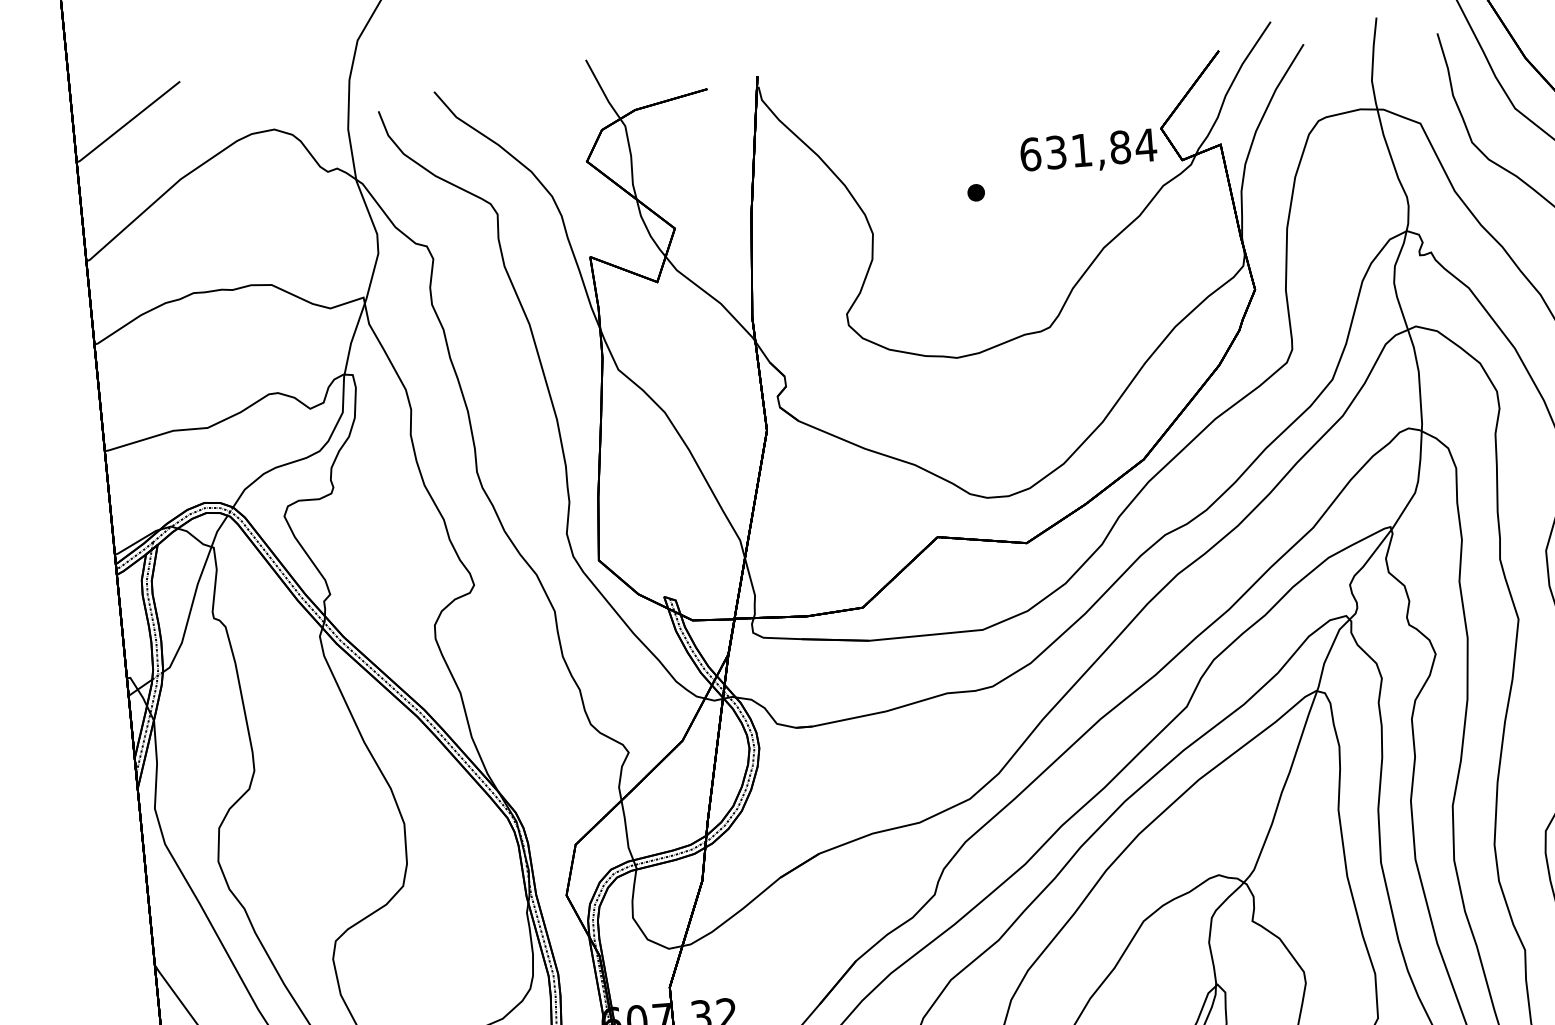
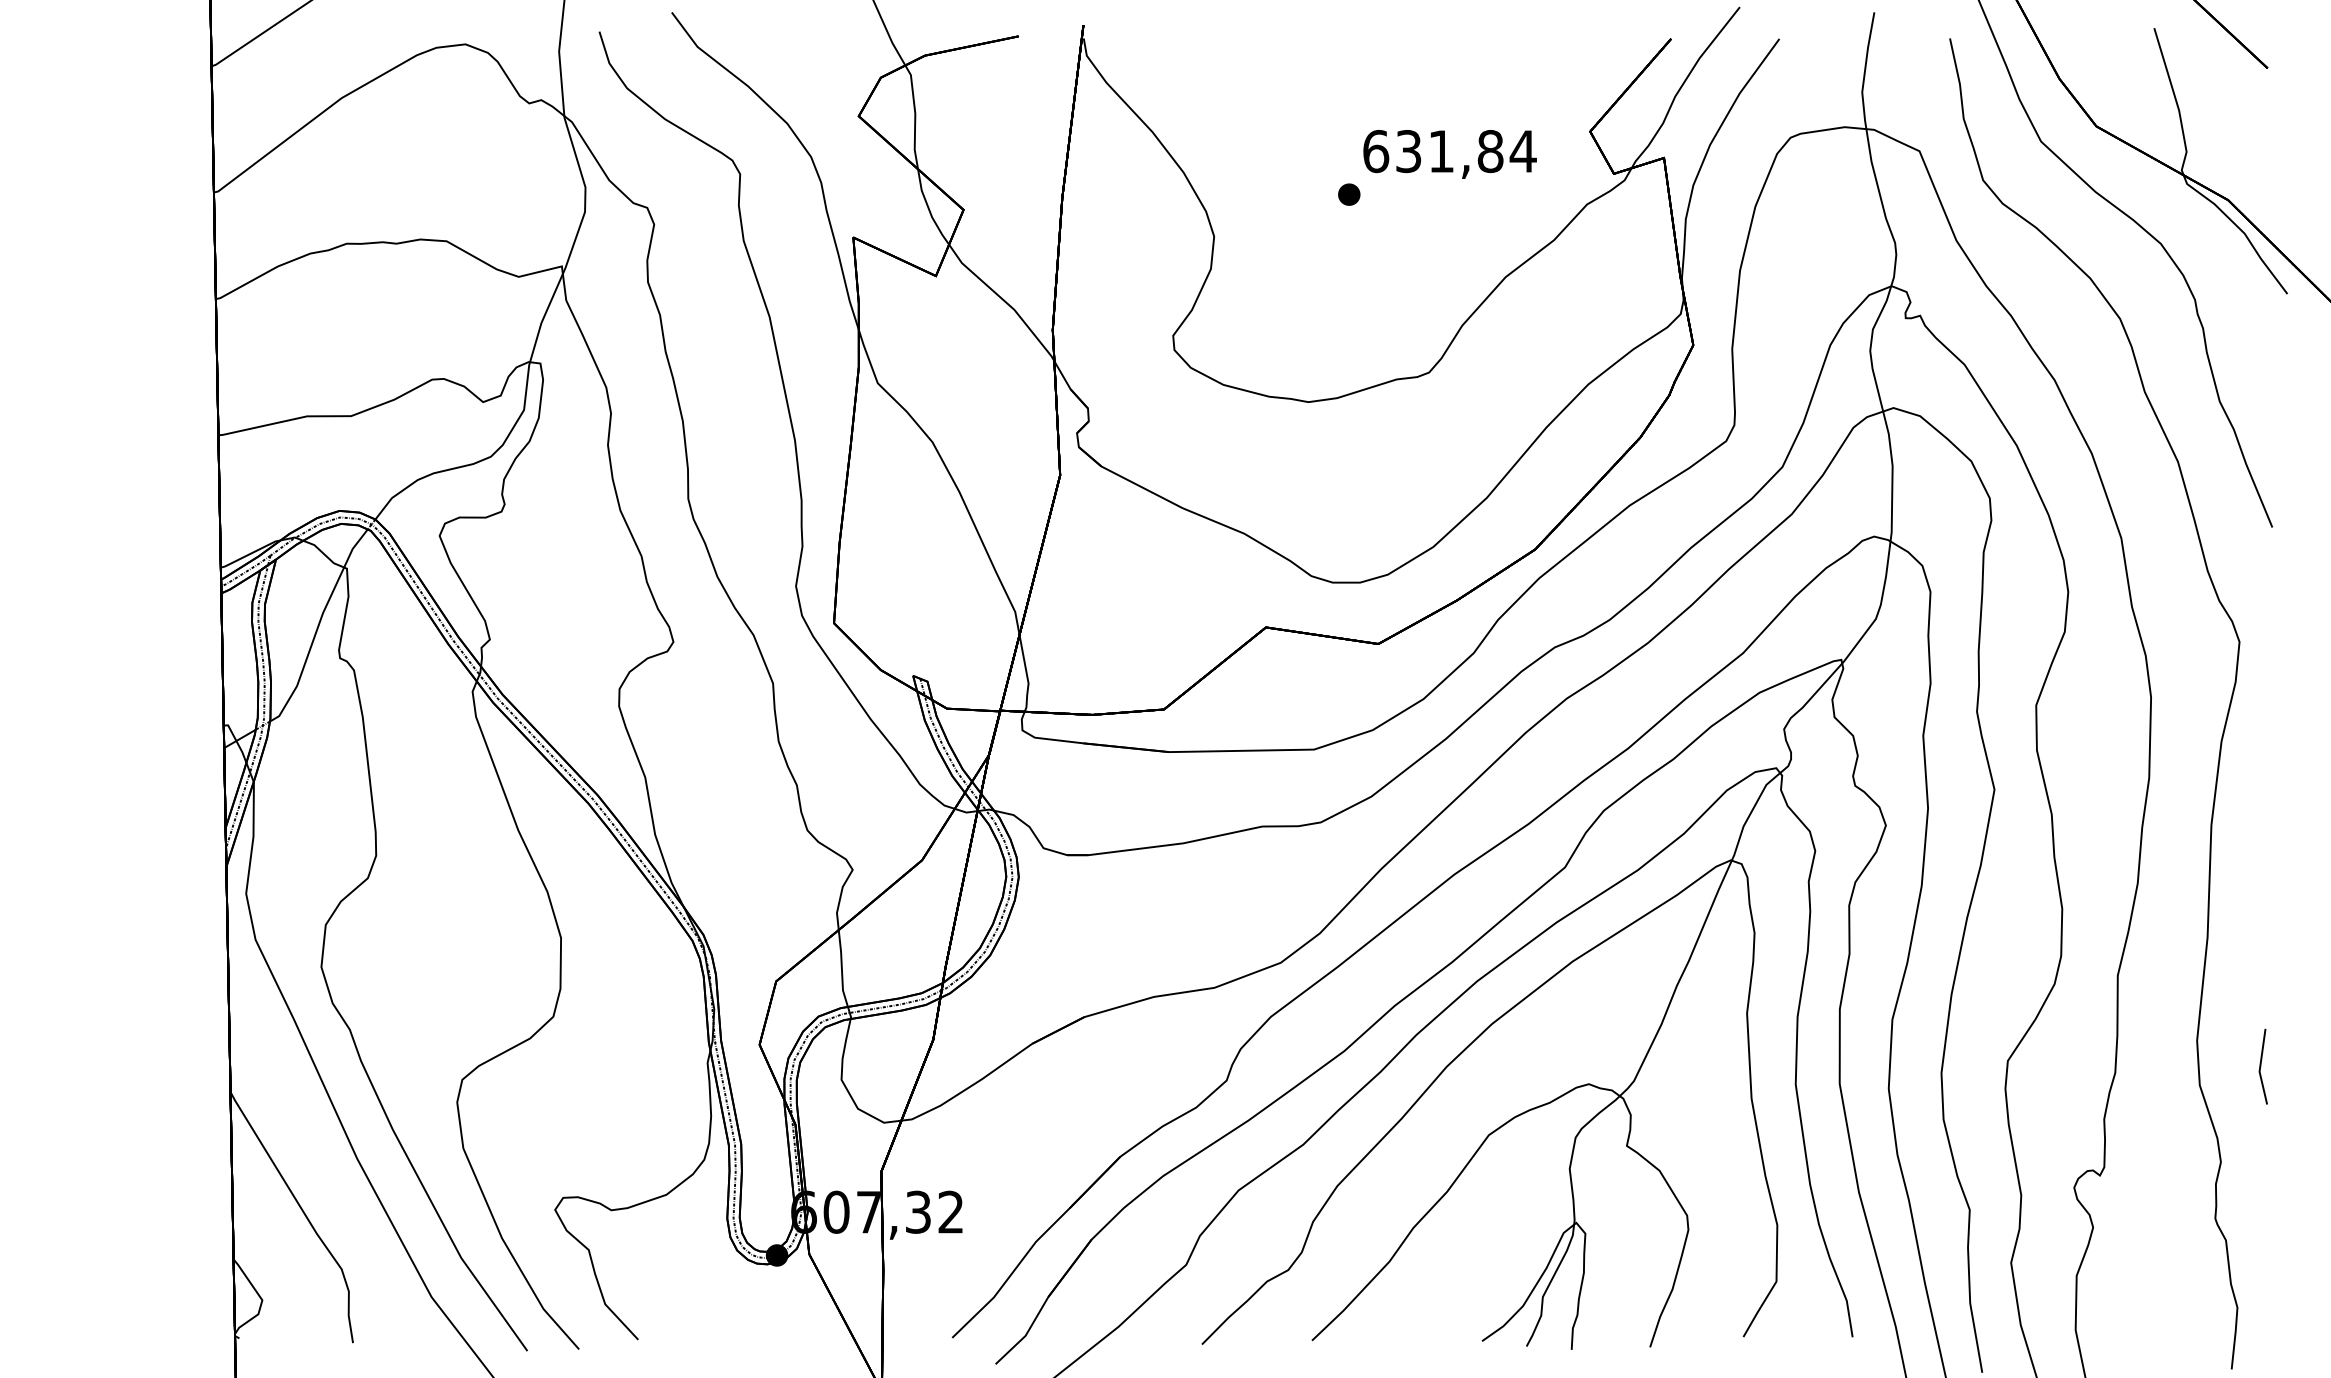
text: (1088, 152) -> (1449, 154), moved

